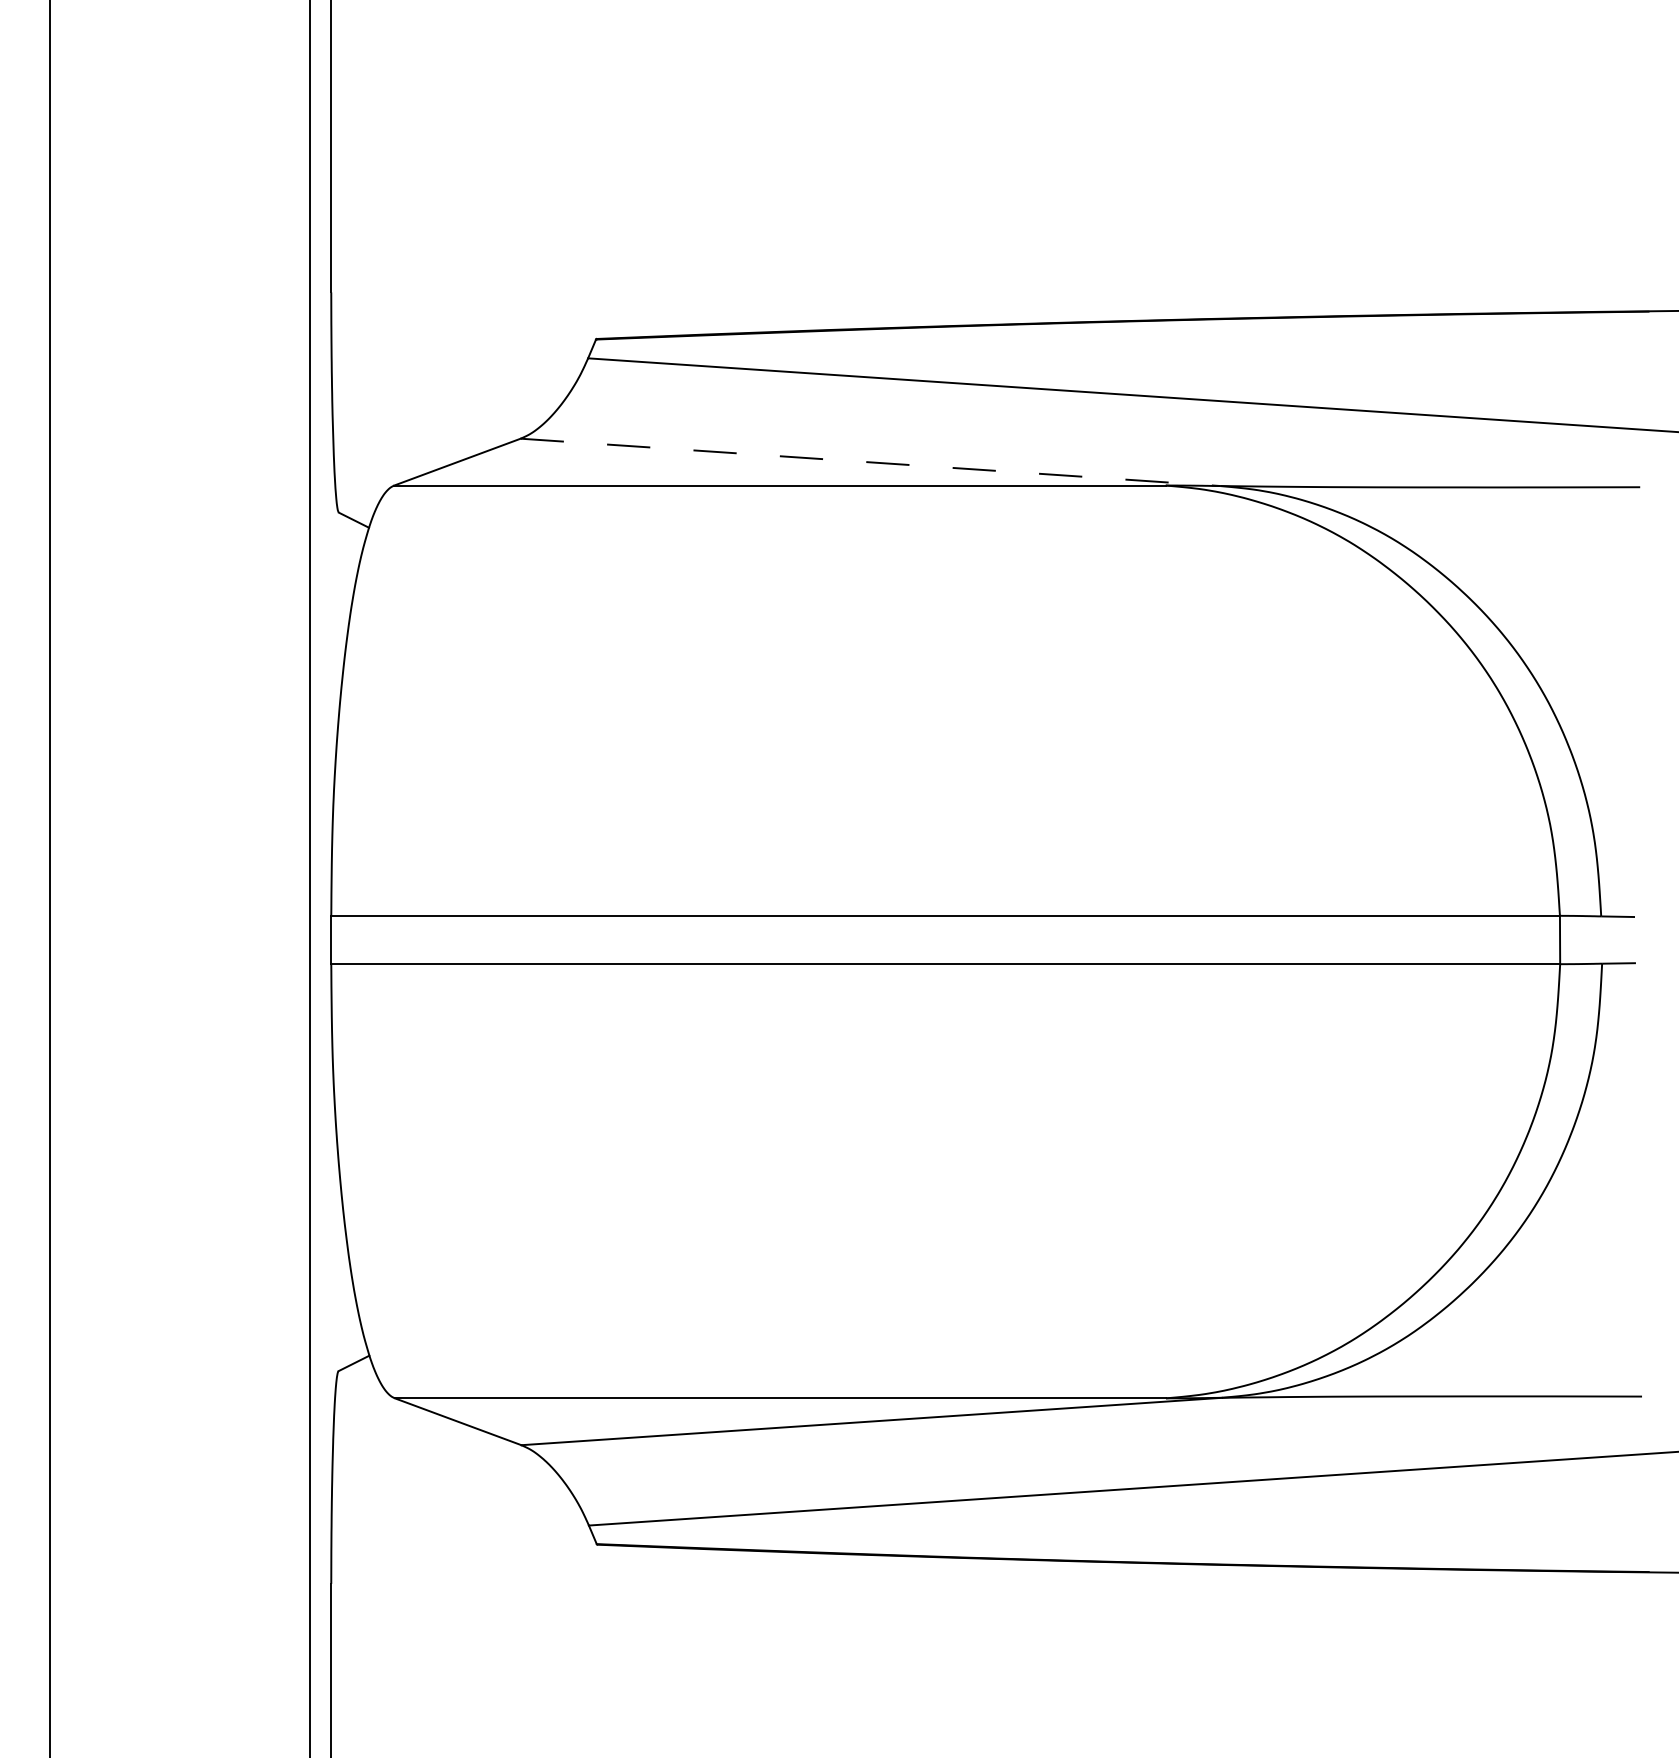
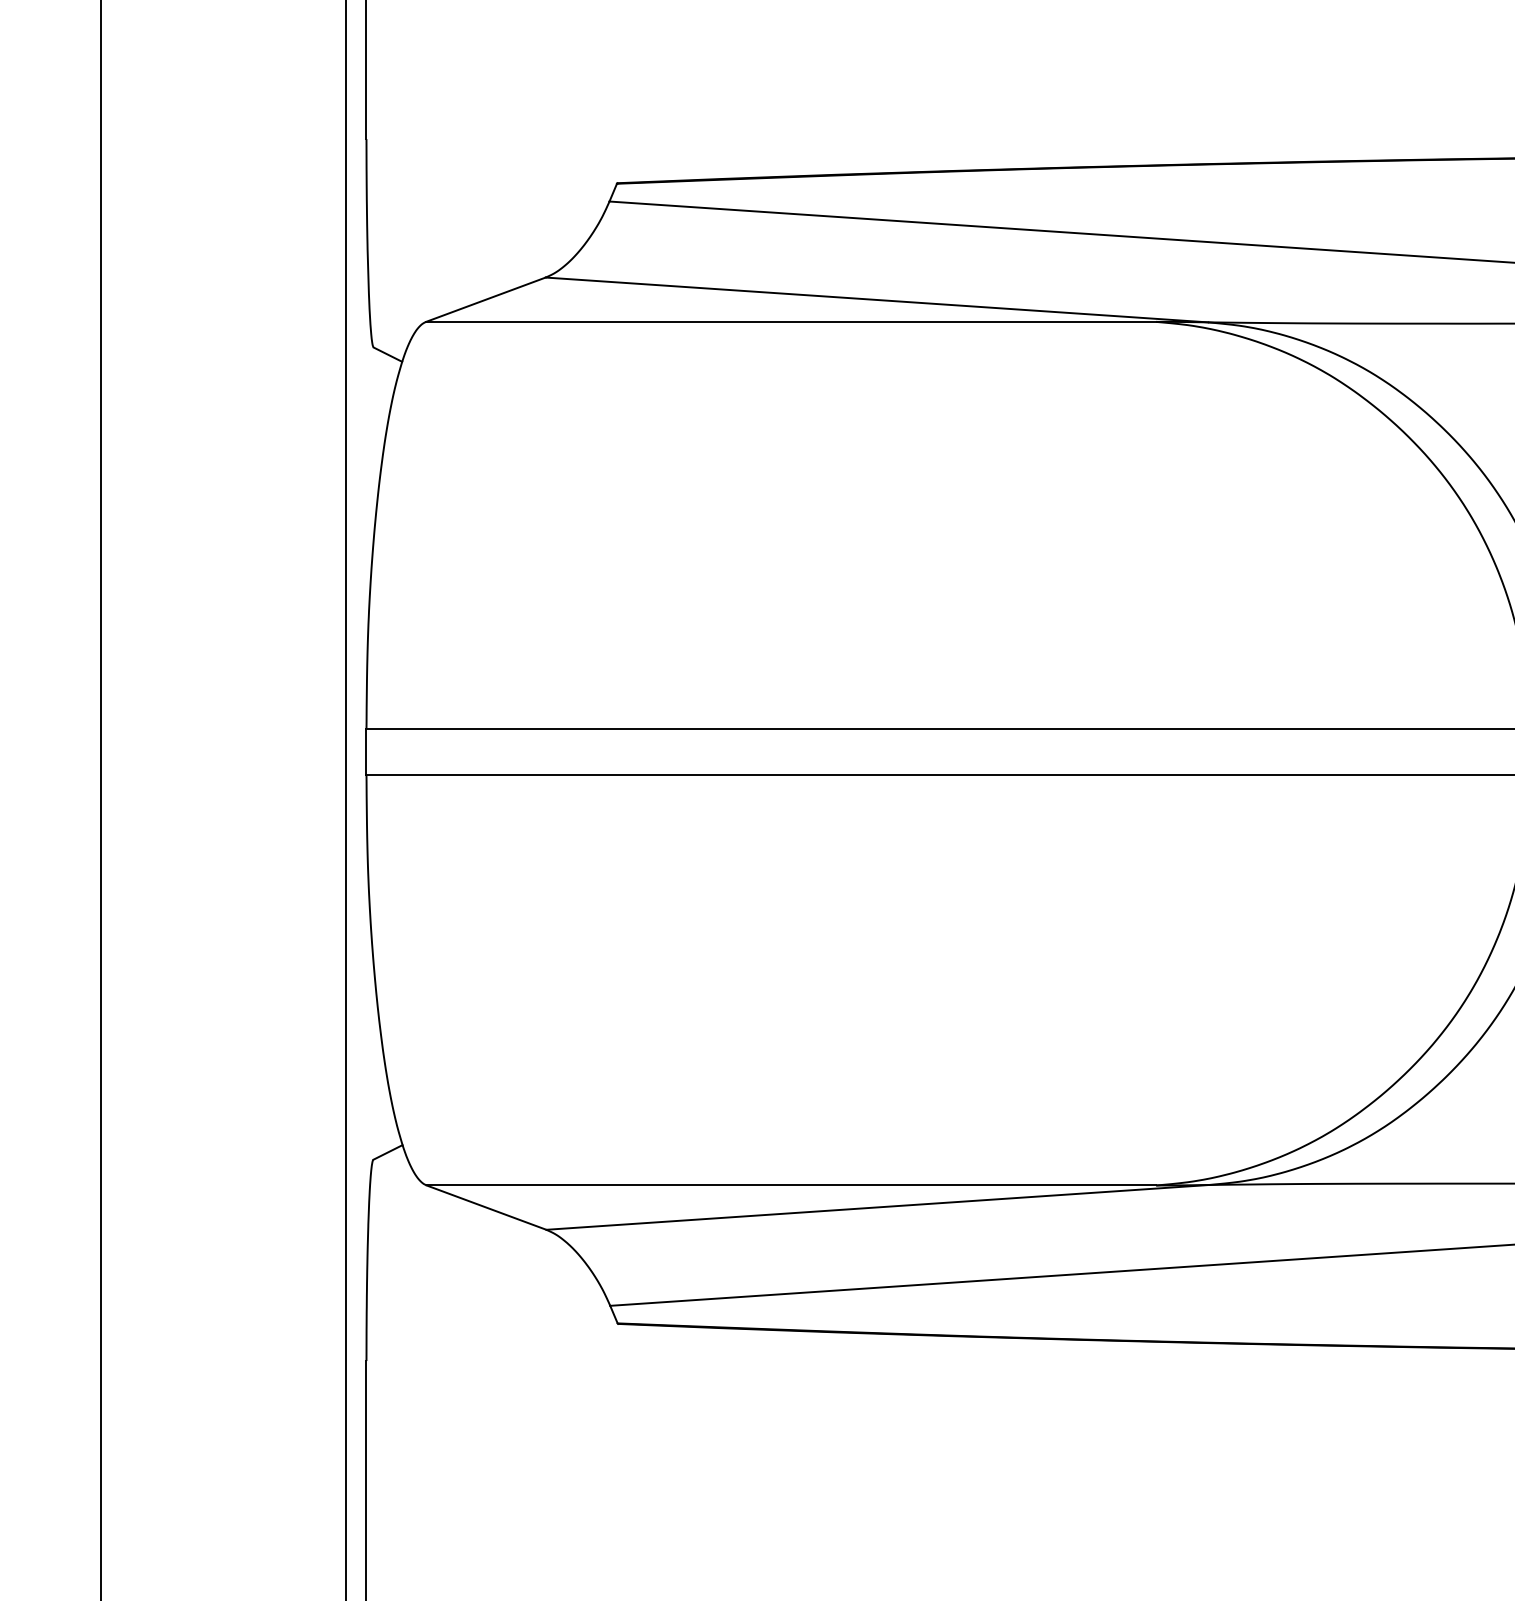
line: (870, 462) -> (876, 300), dashed -> solid

